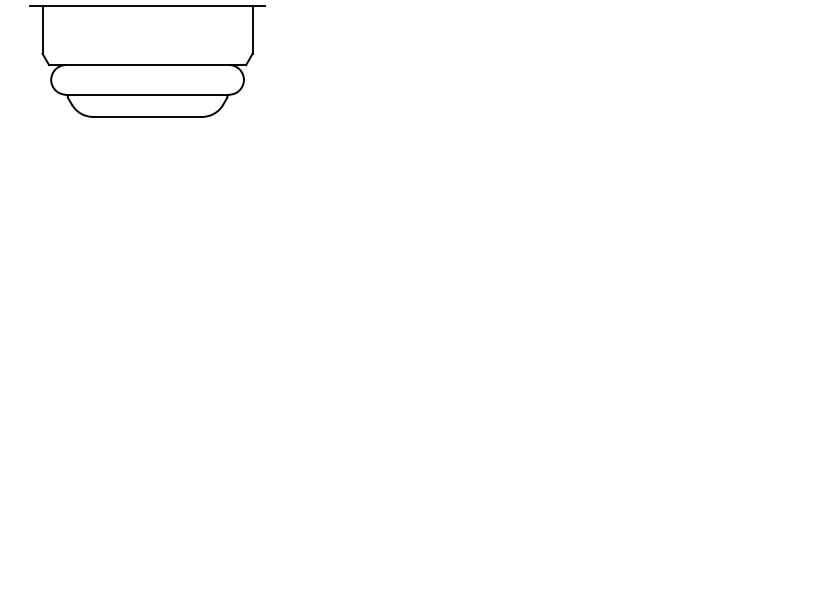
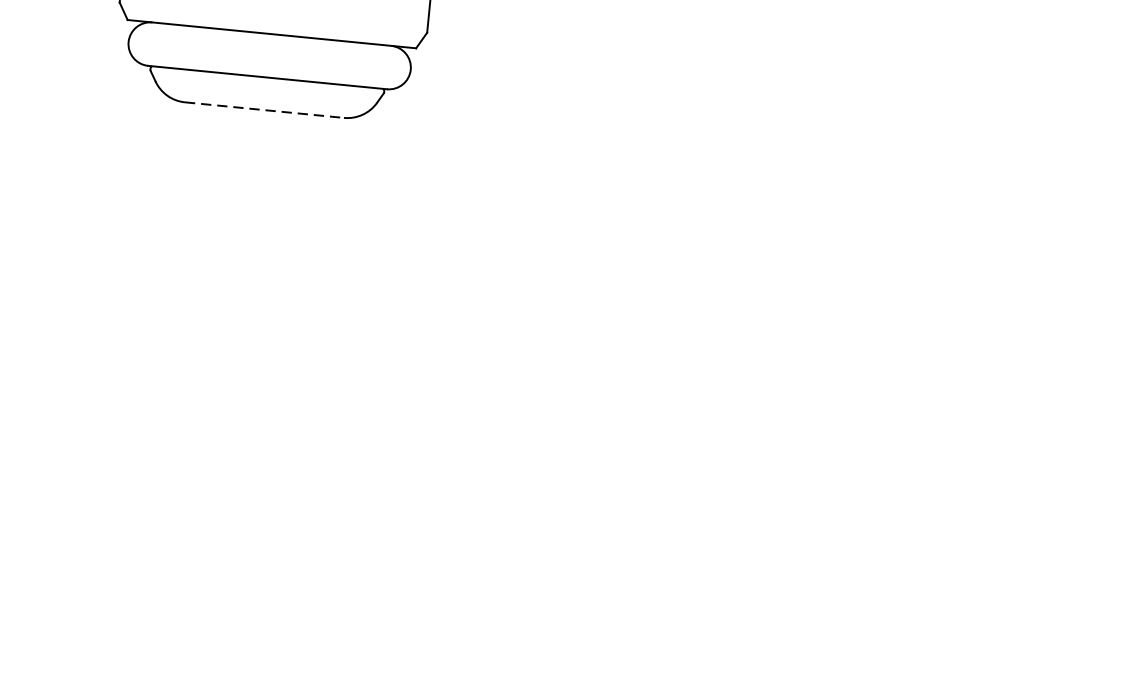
line: (148, 116) -> (265, 109), solid -> dashed

